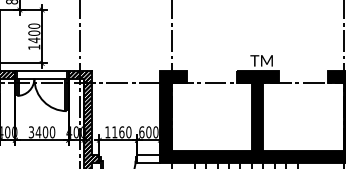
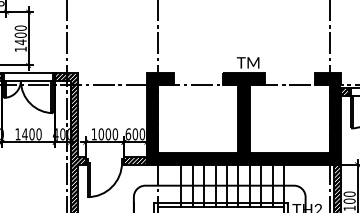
text: (31, 132) -> (17, 134), 3400 -> 1400
text: (118, 132) -> (104, 134), 1160 -> 1000
hatch: (148, 158) -> (134, 160), added

